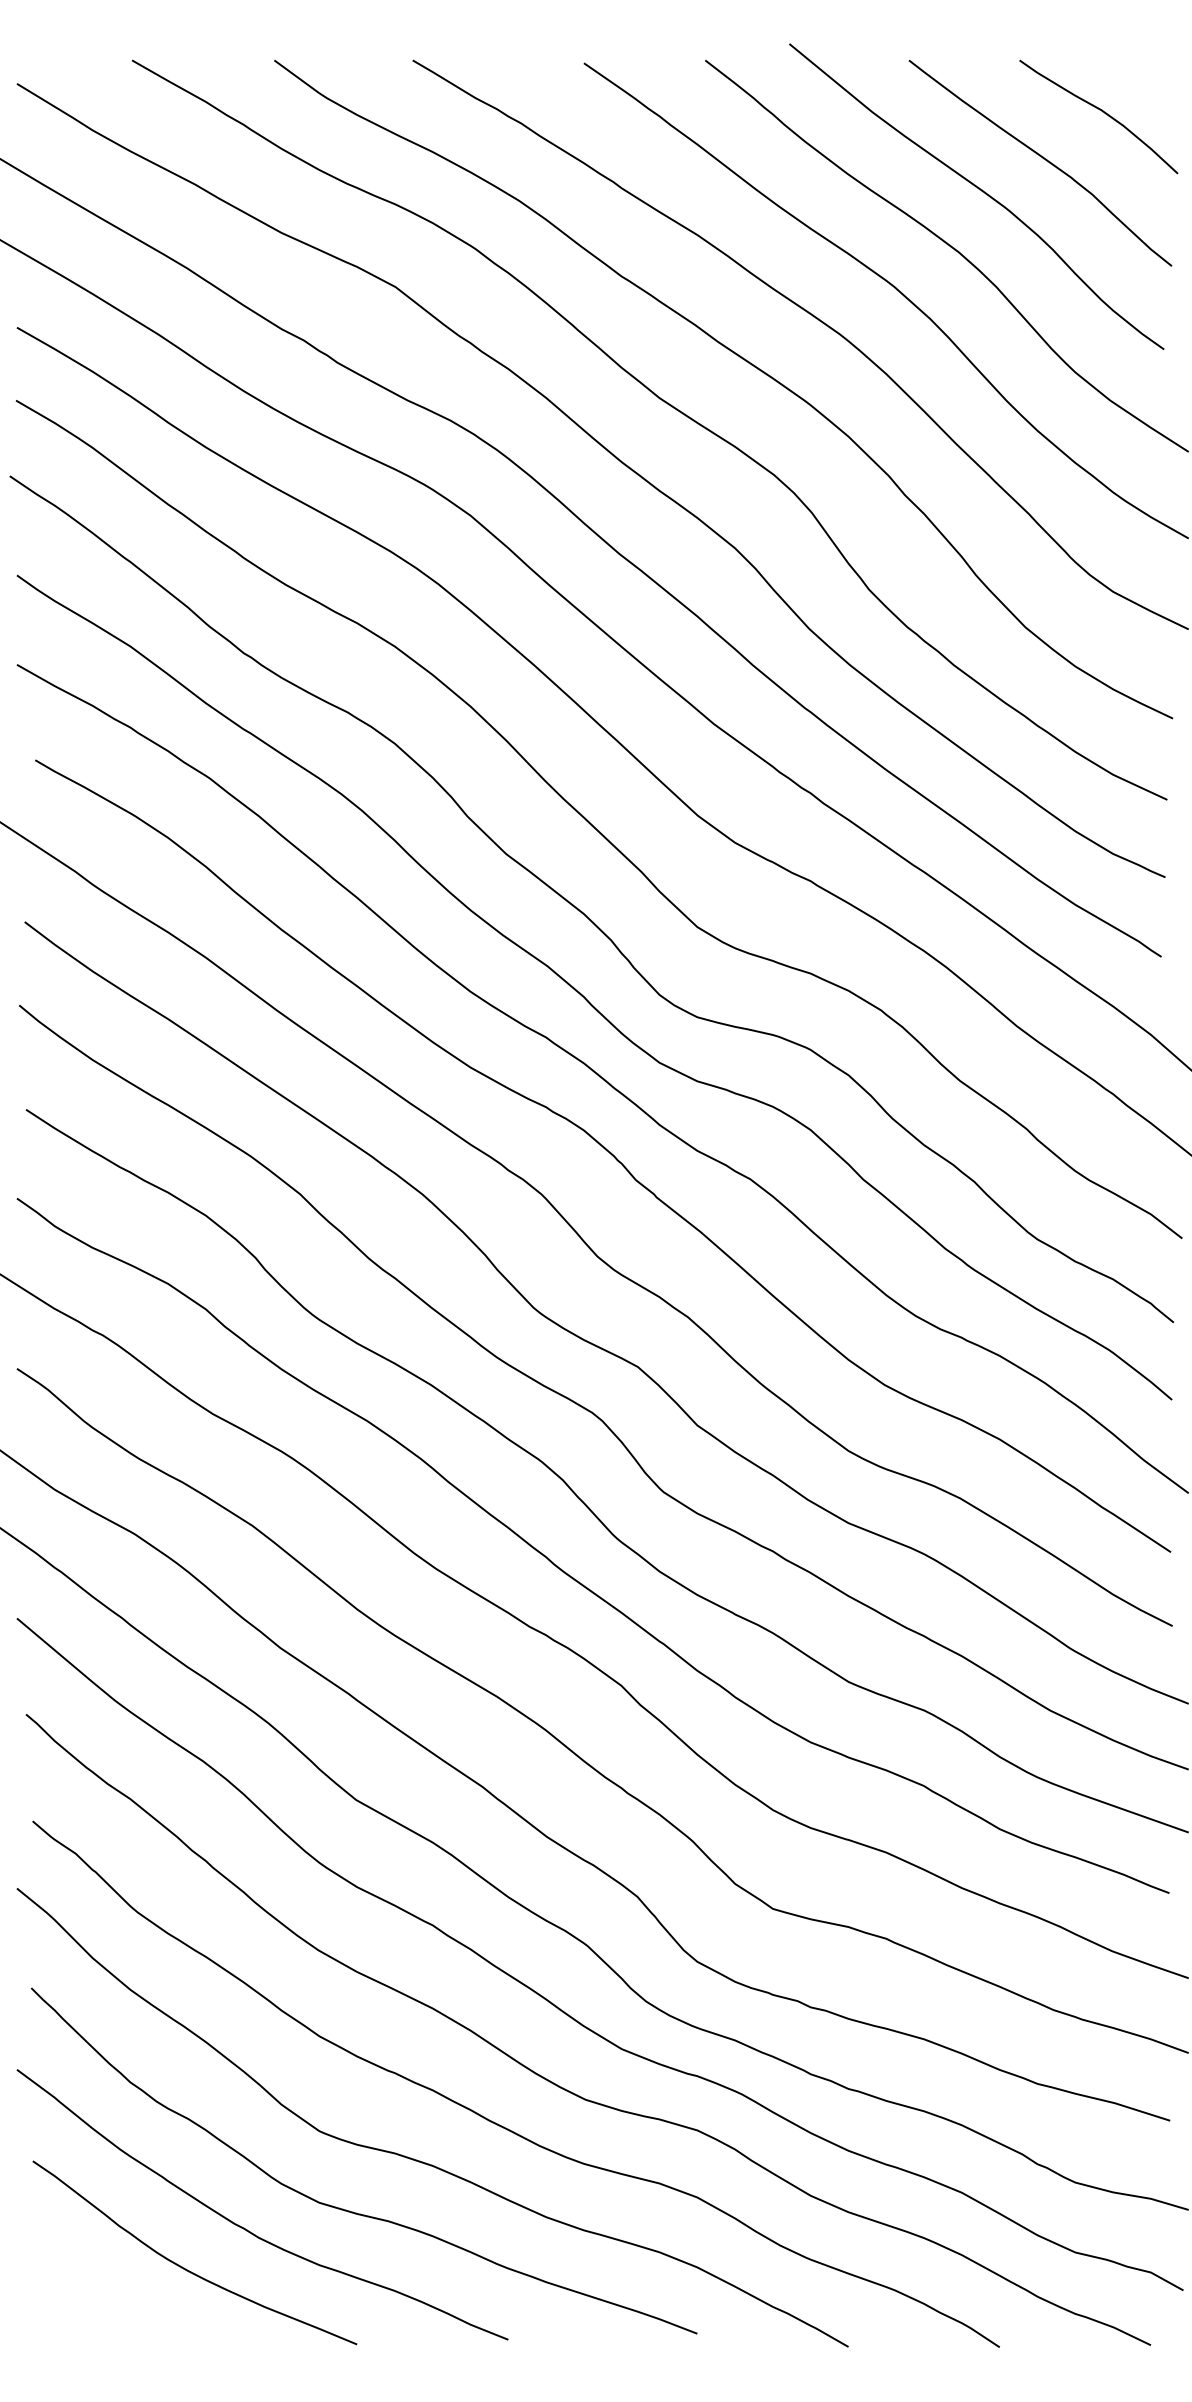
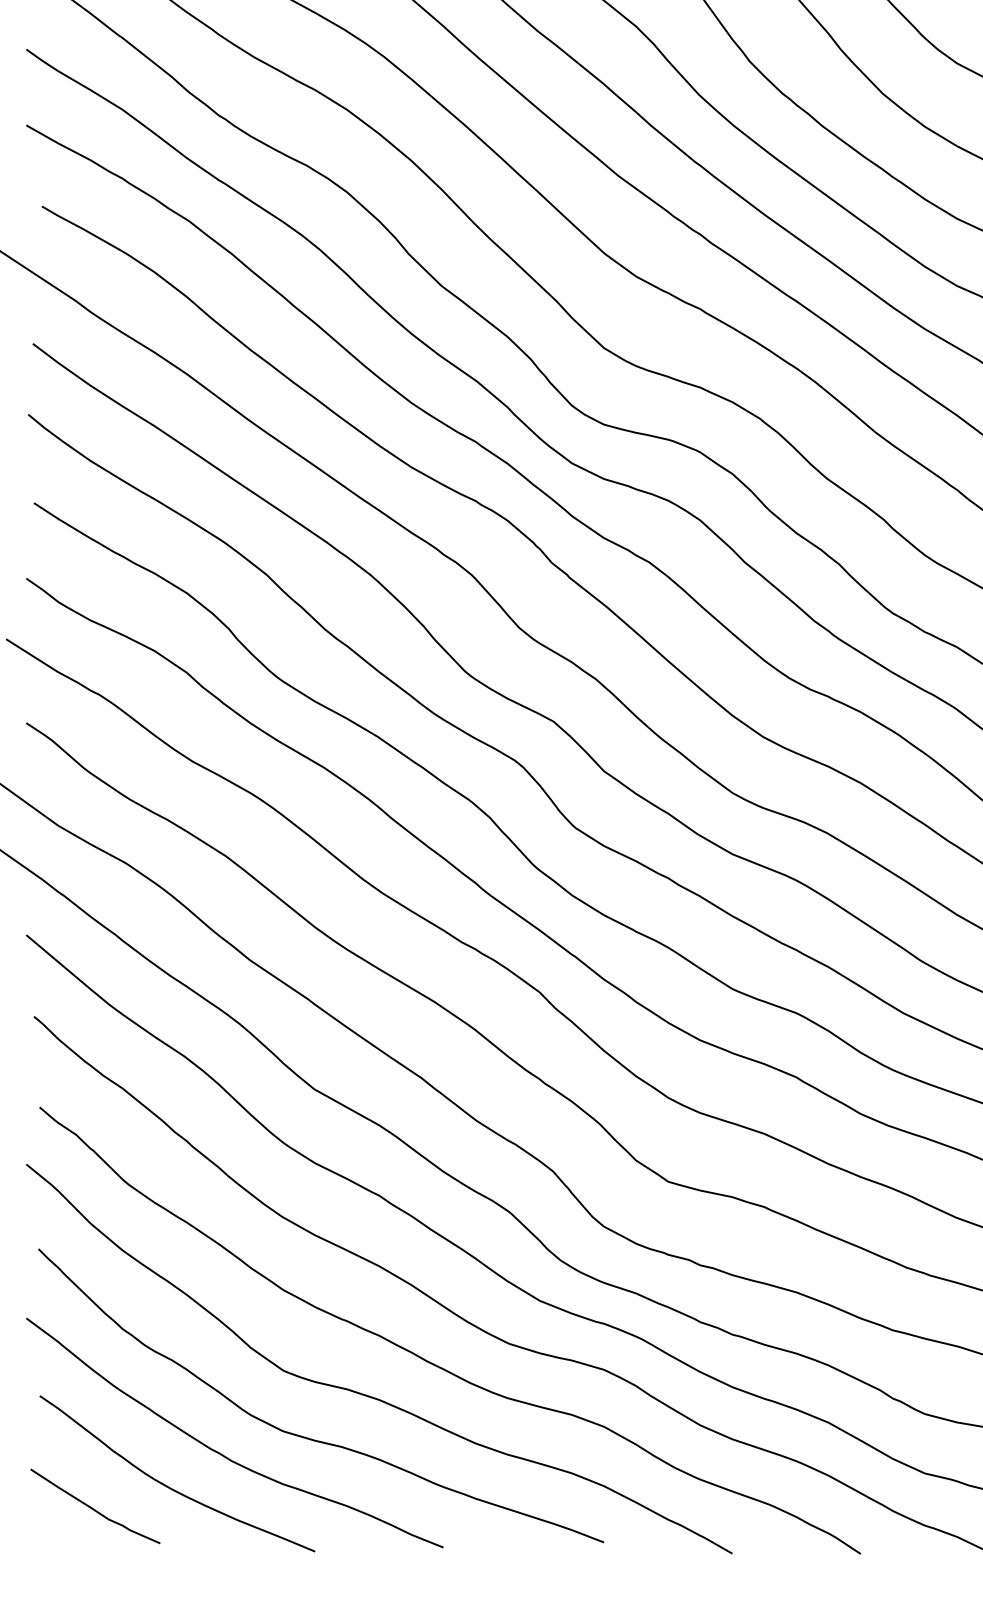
curve: (95, 2293) -> (93, 1508), added

